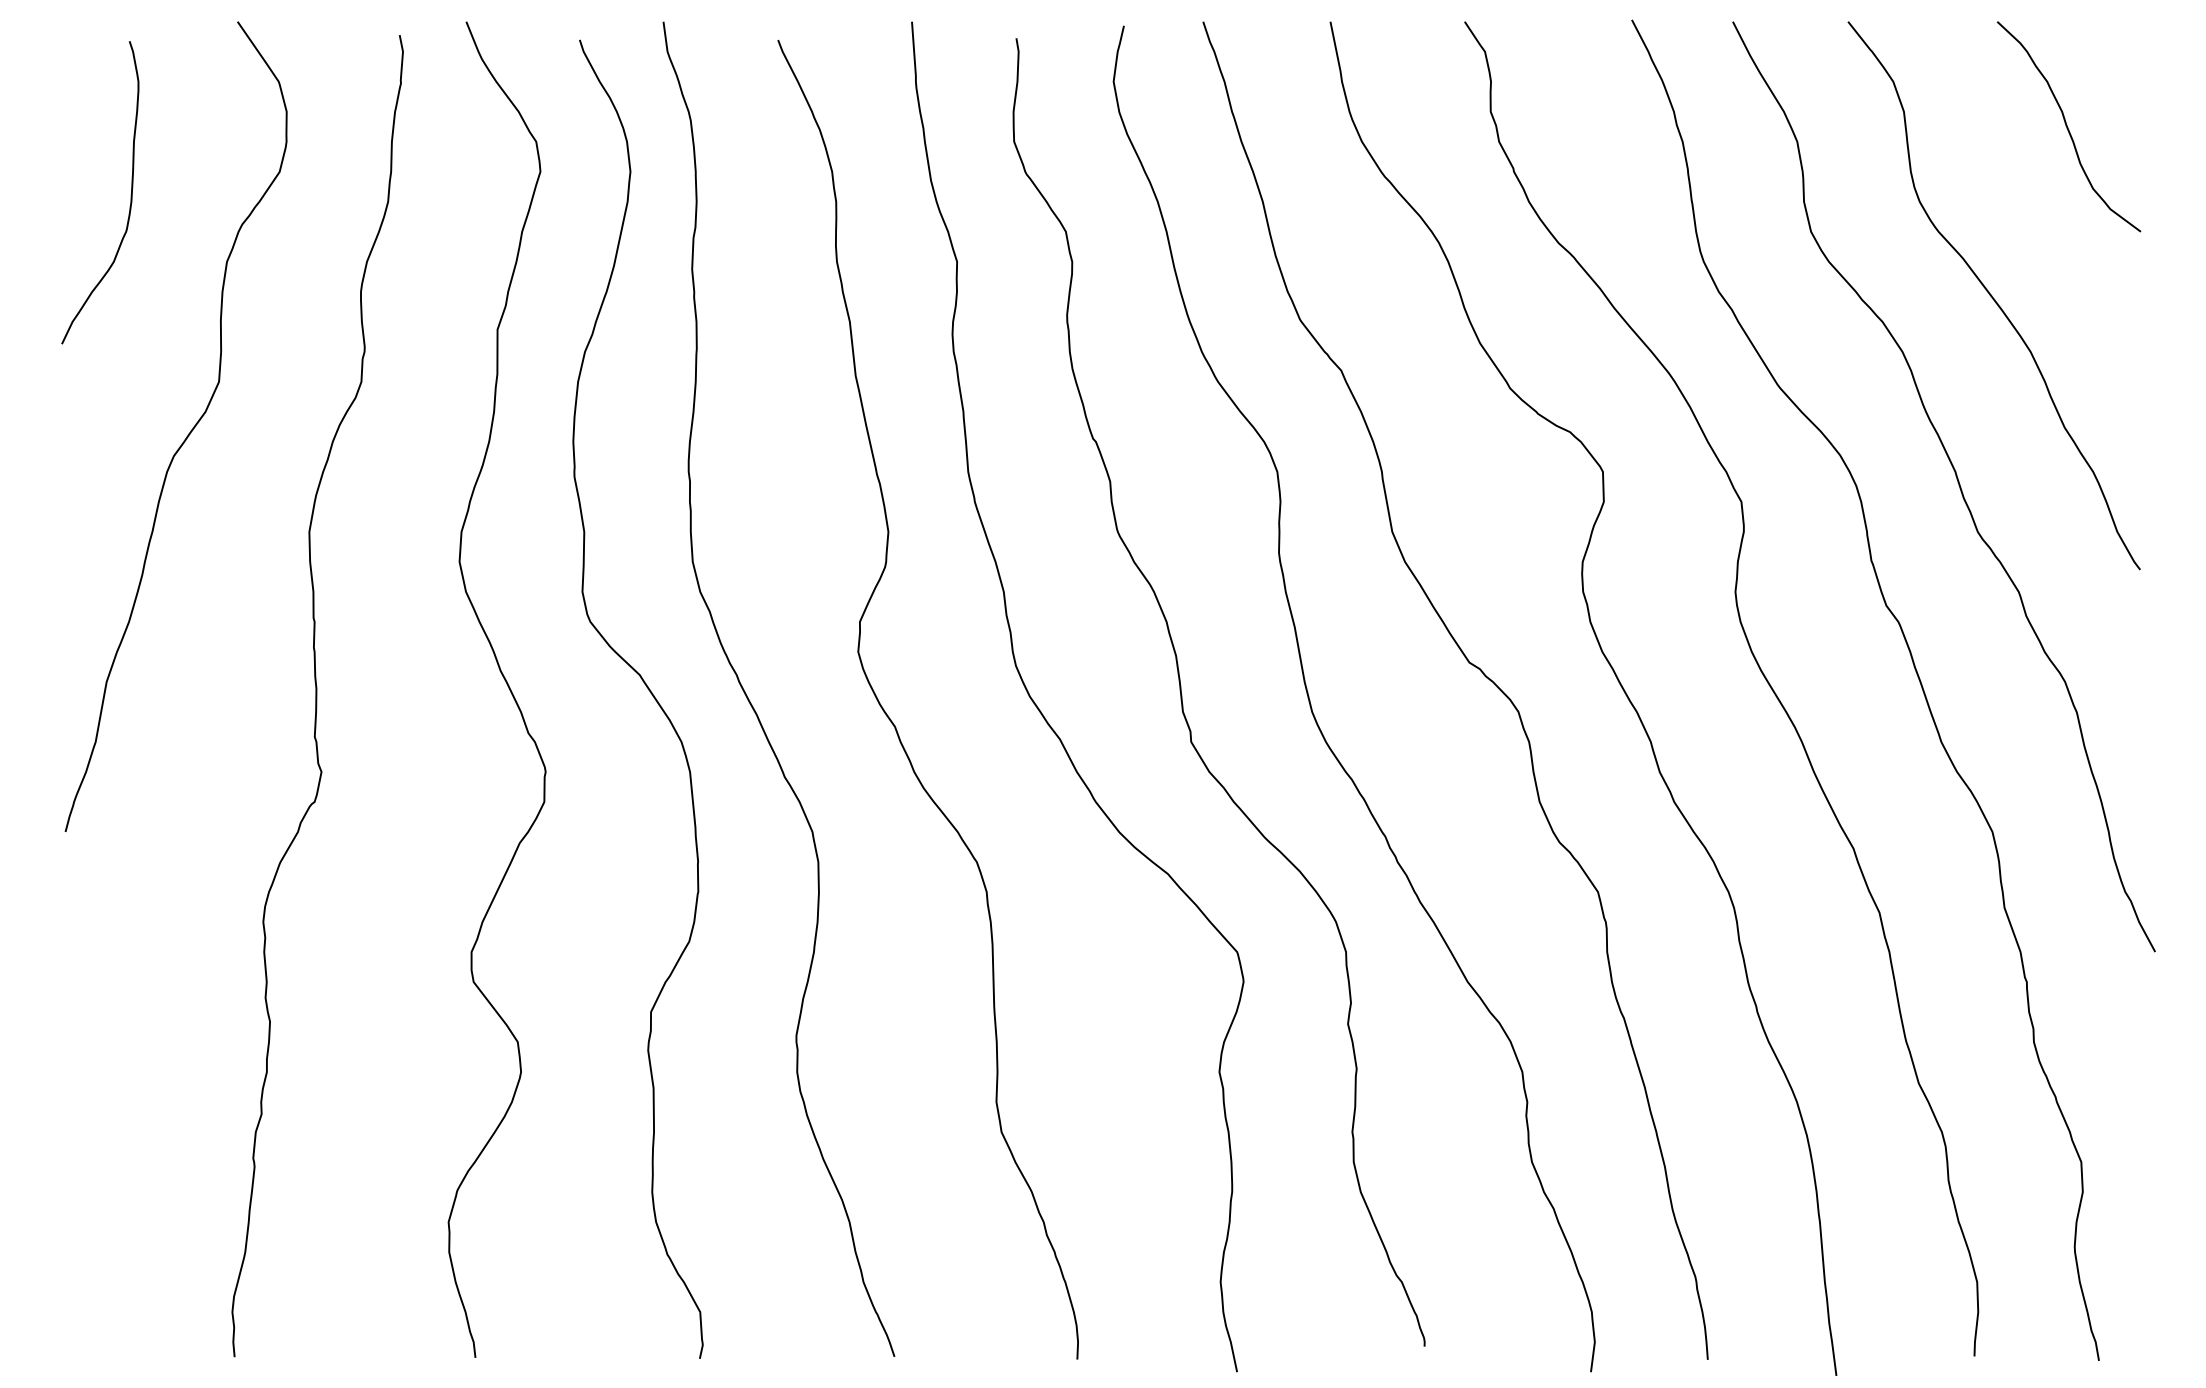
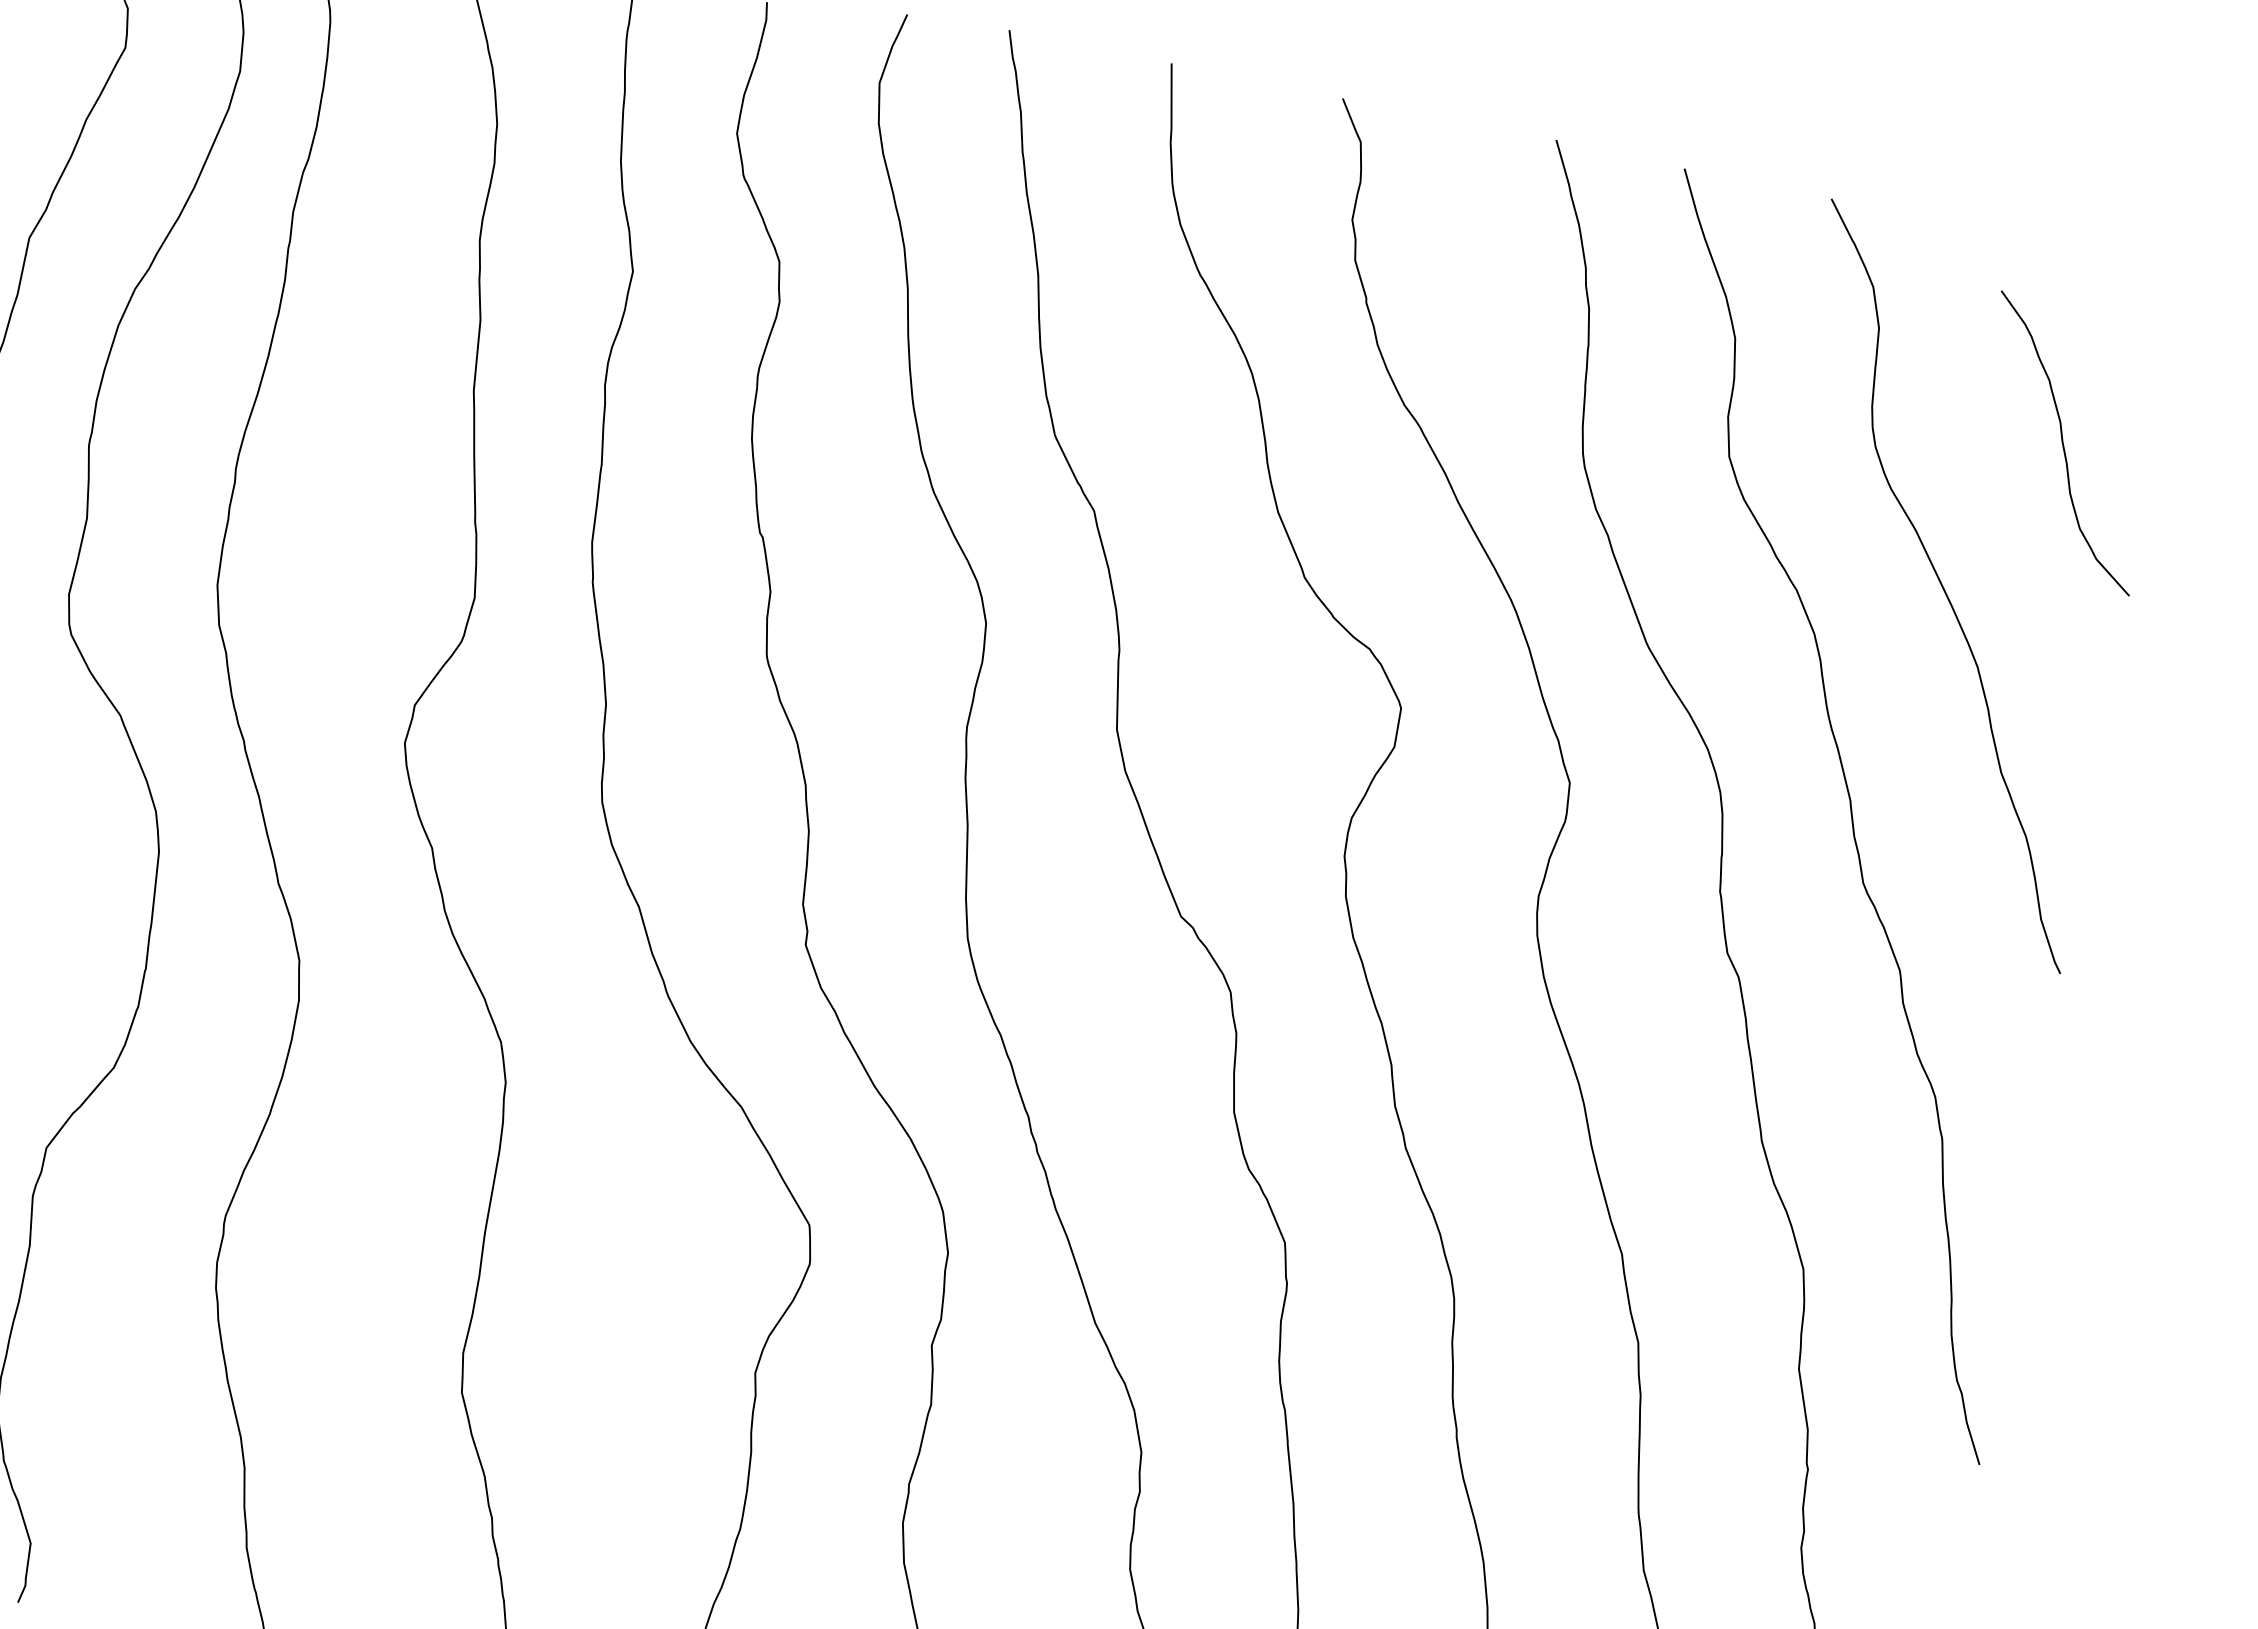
curve: (2068, 127) -> (2064, 444), moved

